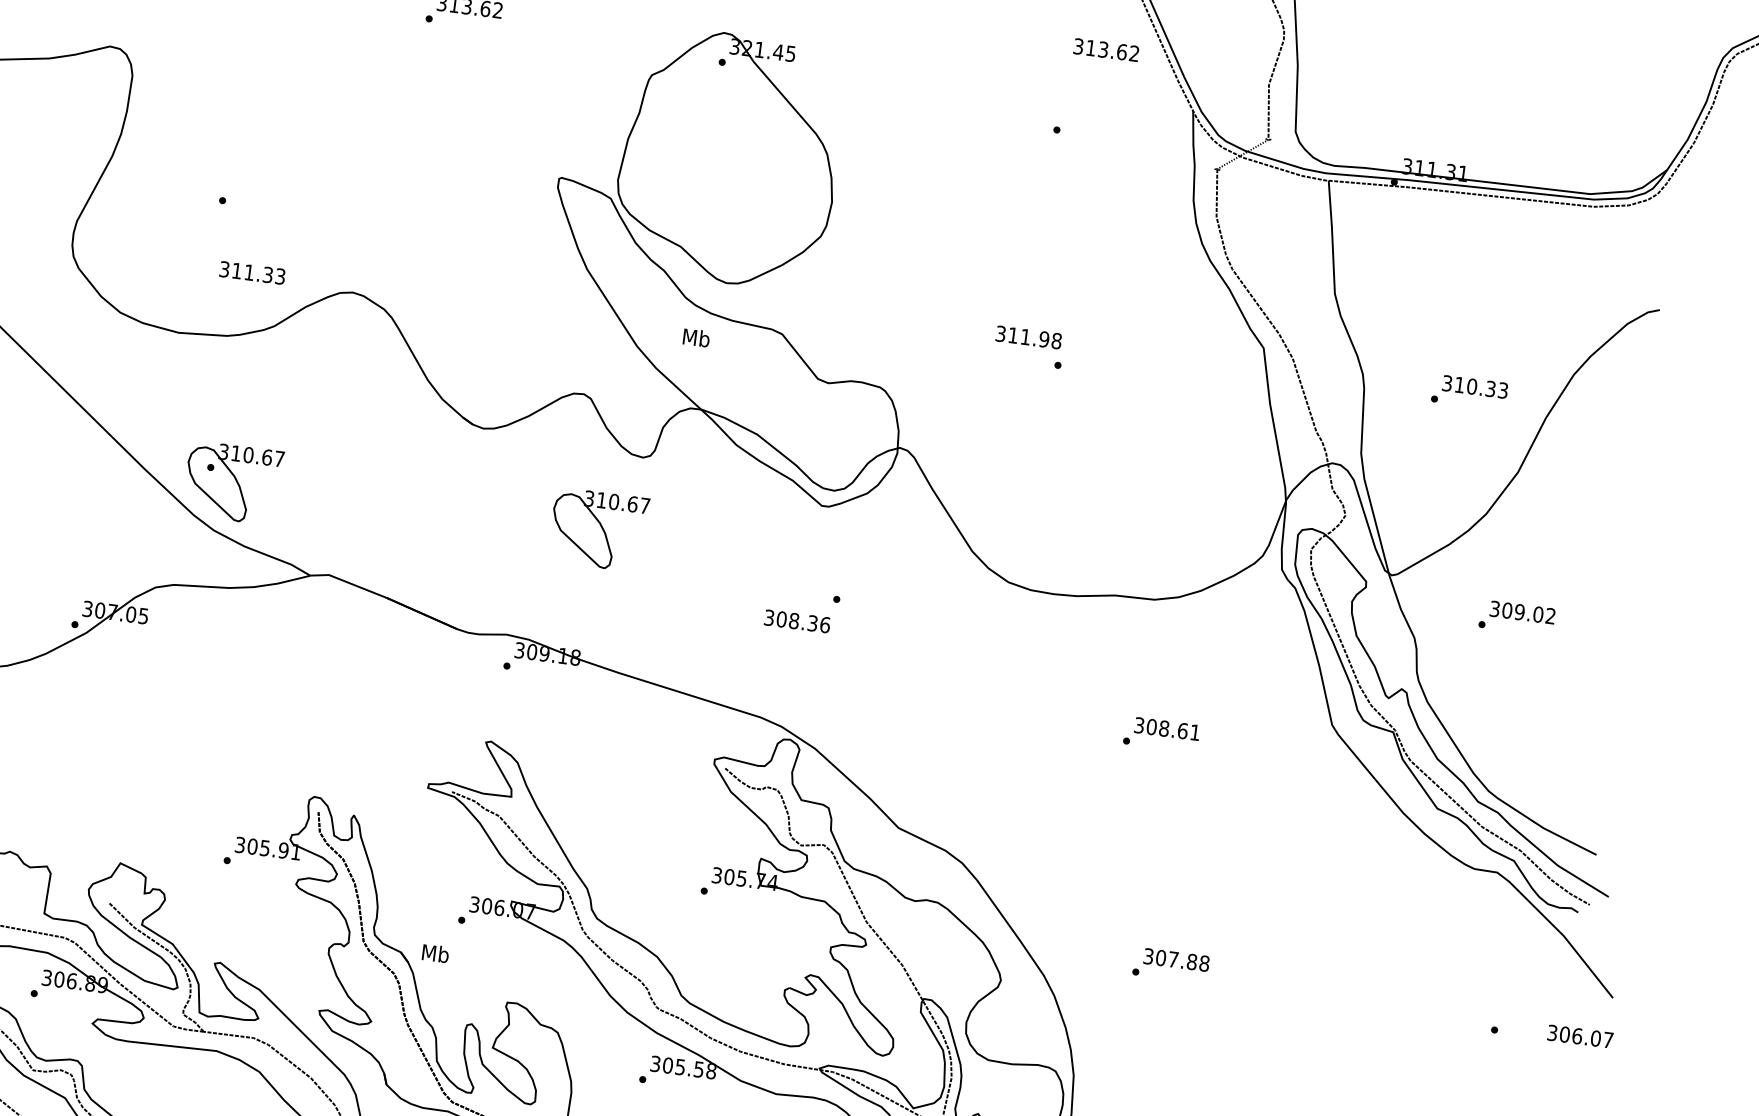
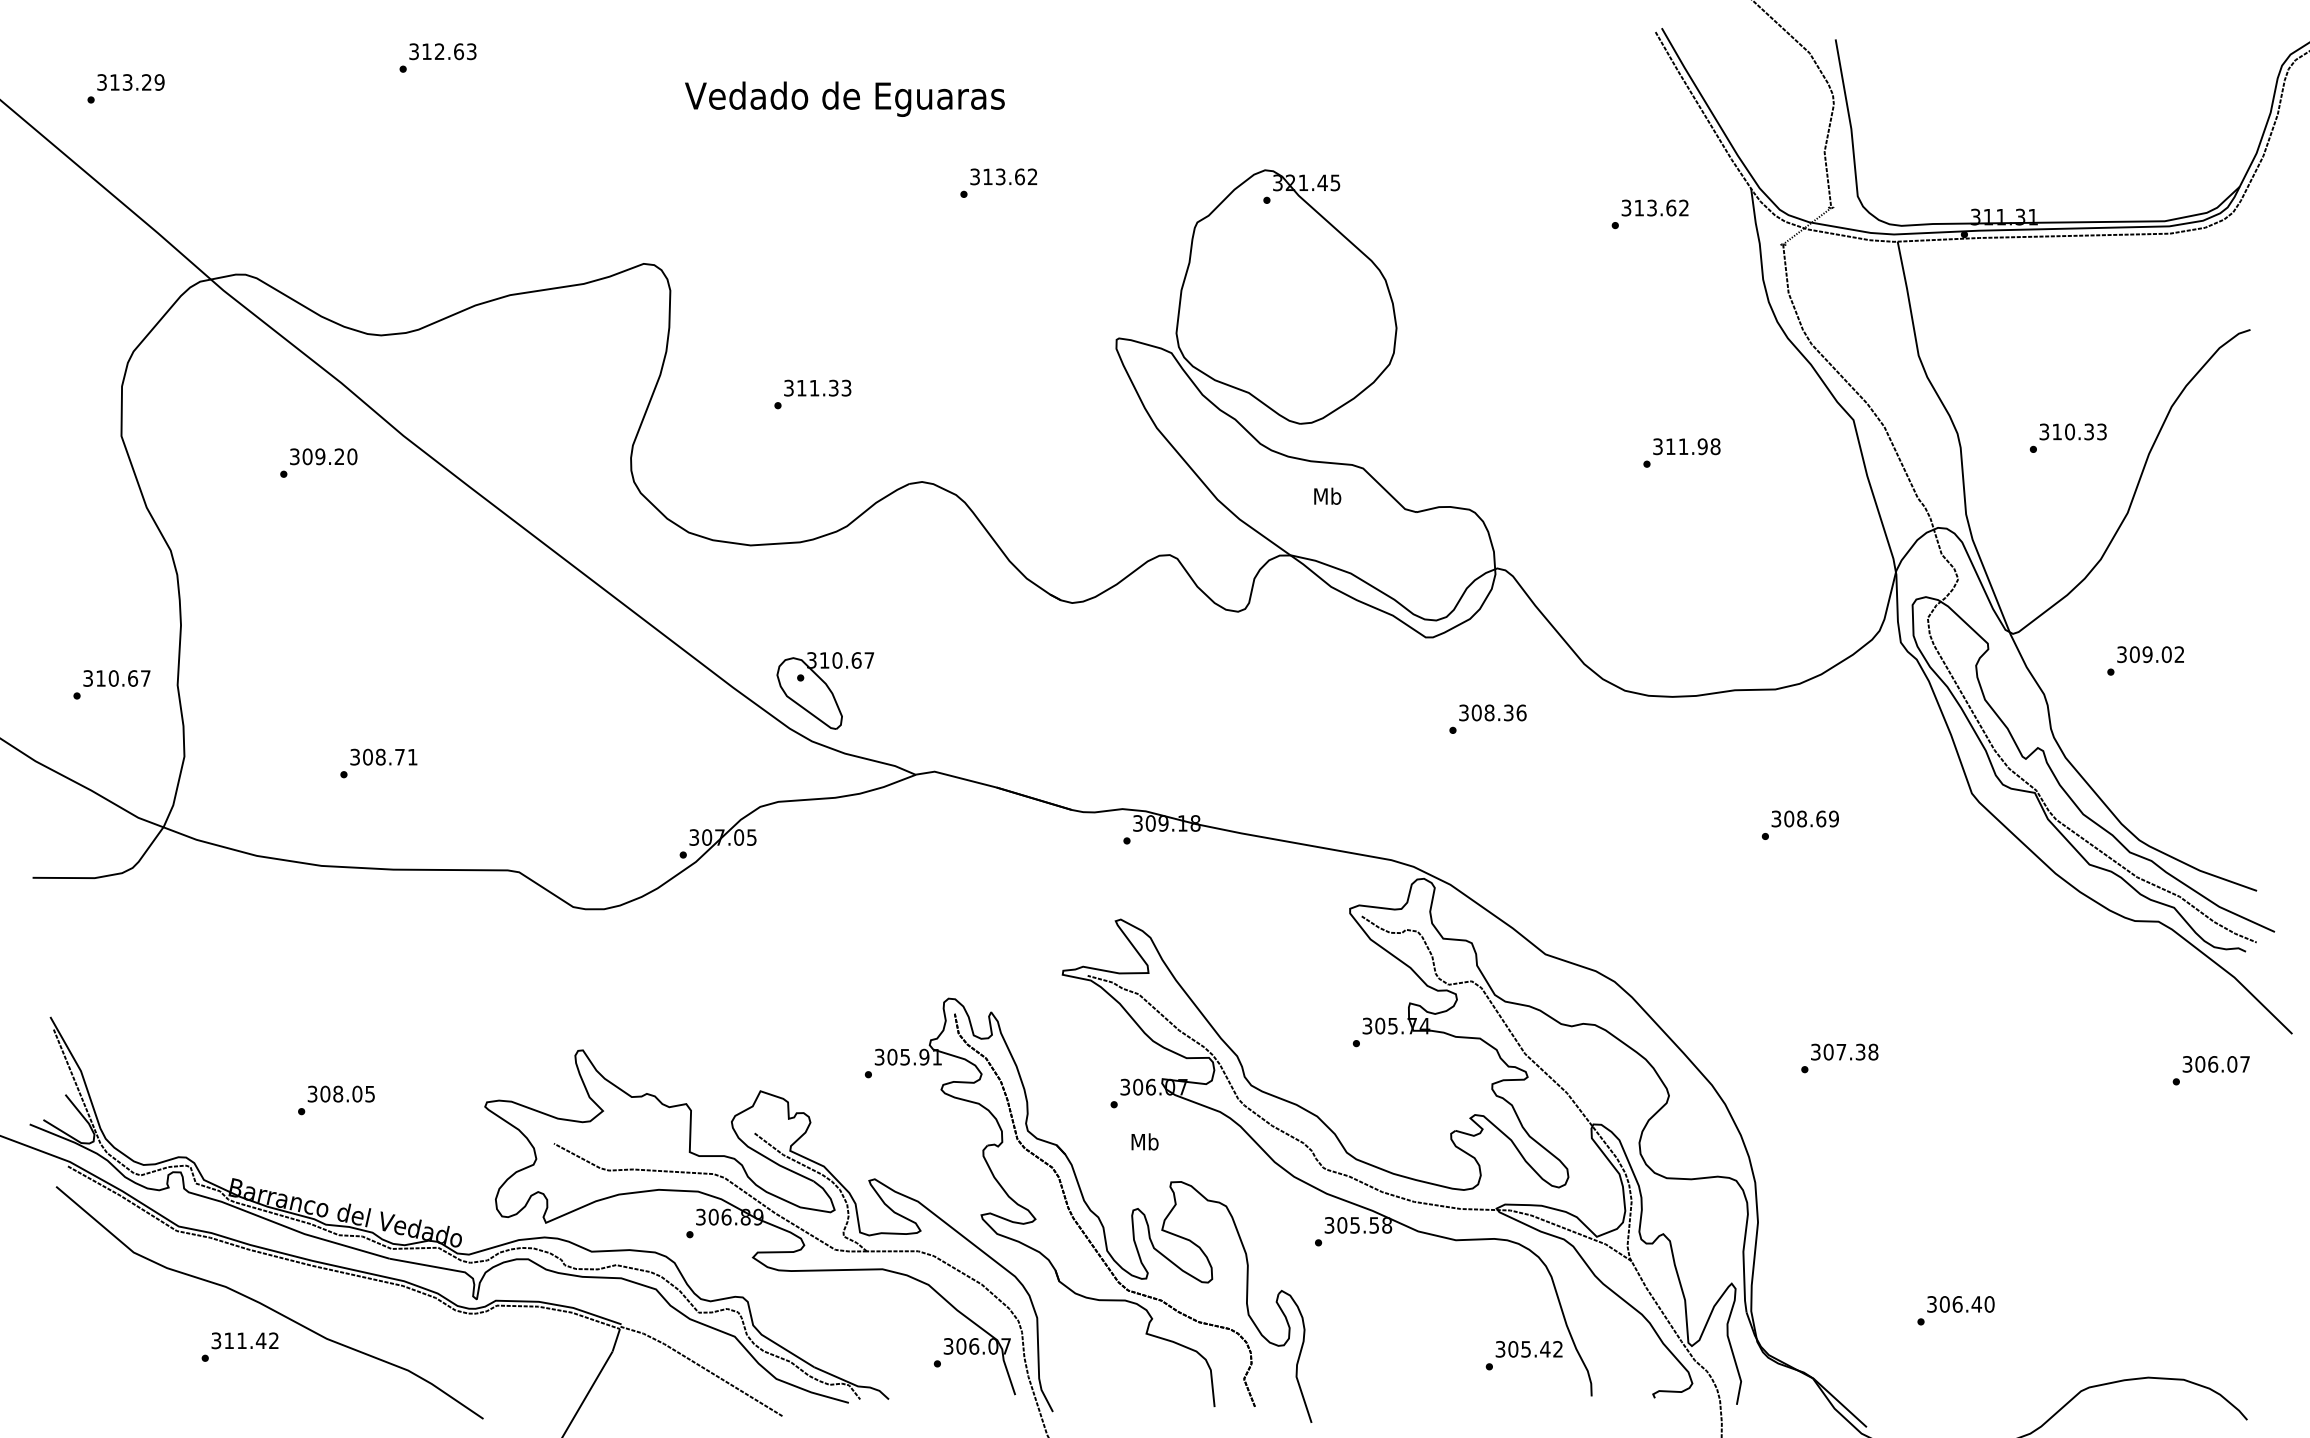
text: (1105, 49) -> (1654, 207), moved
text: (252, 272) -> (817, 387), moved
text: (696, 337) -> (1327, 495), moved
text: (1028, 337) -> (1686, 446), moved
part: (597, 529) -> (1201, 690), removed
text: (797, 621) -> (1492, 712), moved
text: (1194, 732) -> (1833, 818), 308.61 -> 308.69
text: (435, 953) -> (1144, 1141), moved
text: (1192, 961) -> (1860, 1051), 307.88 -> 307.38
text: (1579, 1036) -> (2215, 1064), moved

